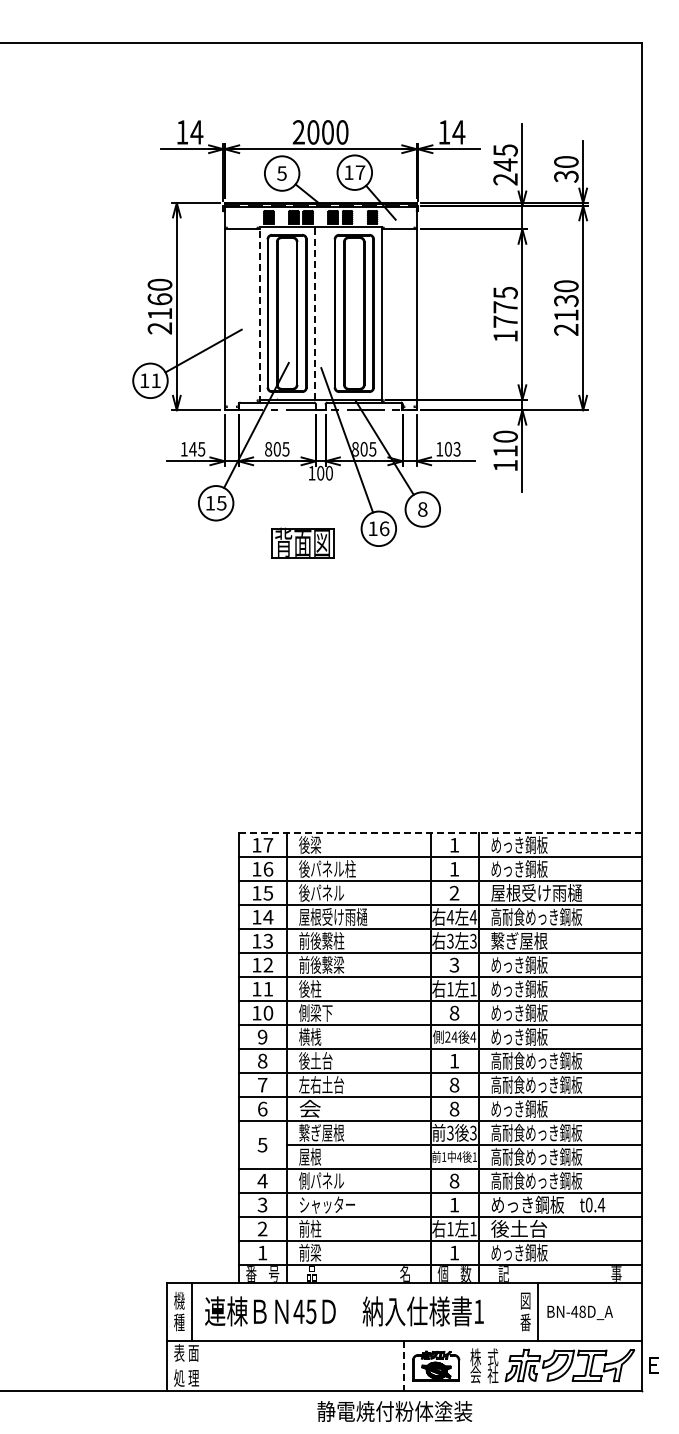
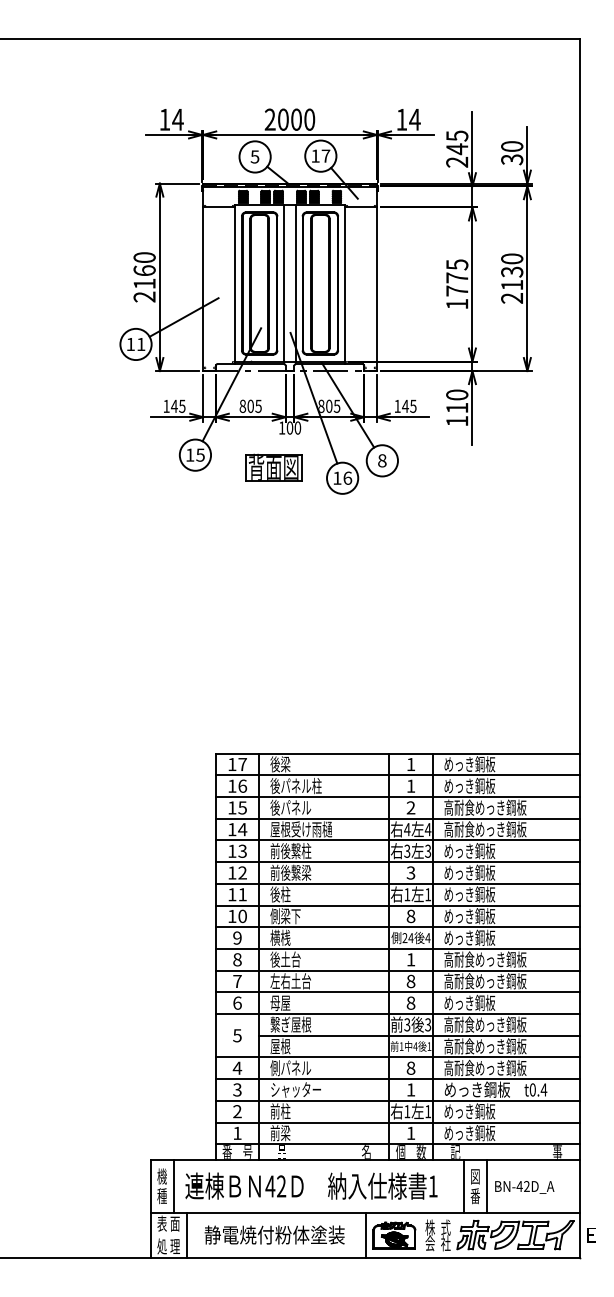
line: (314, 312) -> (284, 282), dashed -> solid
line: (326, 313) -> (295, 283), added
line: (259, 314) -> (234, 284), dashed -> solid
text: (452, 448) -> (409, 405), 103 -> 145
part: (302, 542) -> (273, 467), moved
line: (440, 833) -> (398, 753), dashed -> solid
text: (536, 892) -> (485, 807), 屋根受け雨樋 -> 高耐食めっき鋼板
text: (519, 940) -> (469, 850), 繋ぎ屋根 -> めっき鋼板
text: (310, 1108) -> (280, 1002), 会 -> 母屋
text: (519, 1228) -> (469, 1111), 後土台 -> めっき鋼板
text: (311, 1311) -> (281, 1186), 45 -> 42
line: (513, 1311) -> (464, 1186), added
text: (582, 1311) -> (526, 1186), BN-48D_A -> BN-42D_A
line: (206, 1365) -> (186, 1235), added
line: (404, 1366) -> (365, 1235), dashed -> solid
text: (394, 1411) -> (274, 1235), moved

